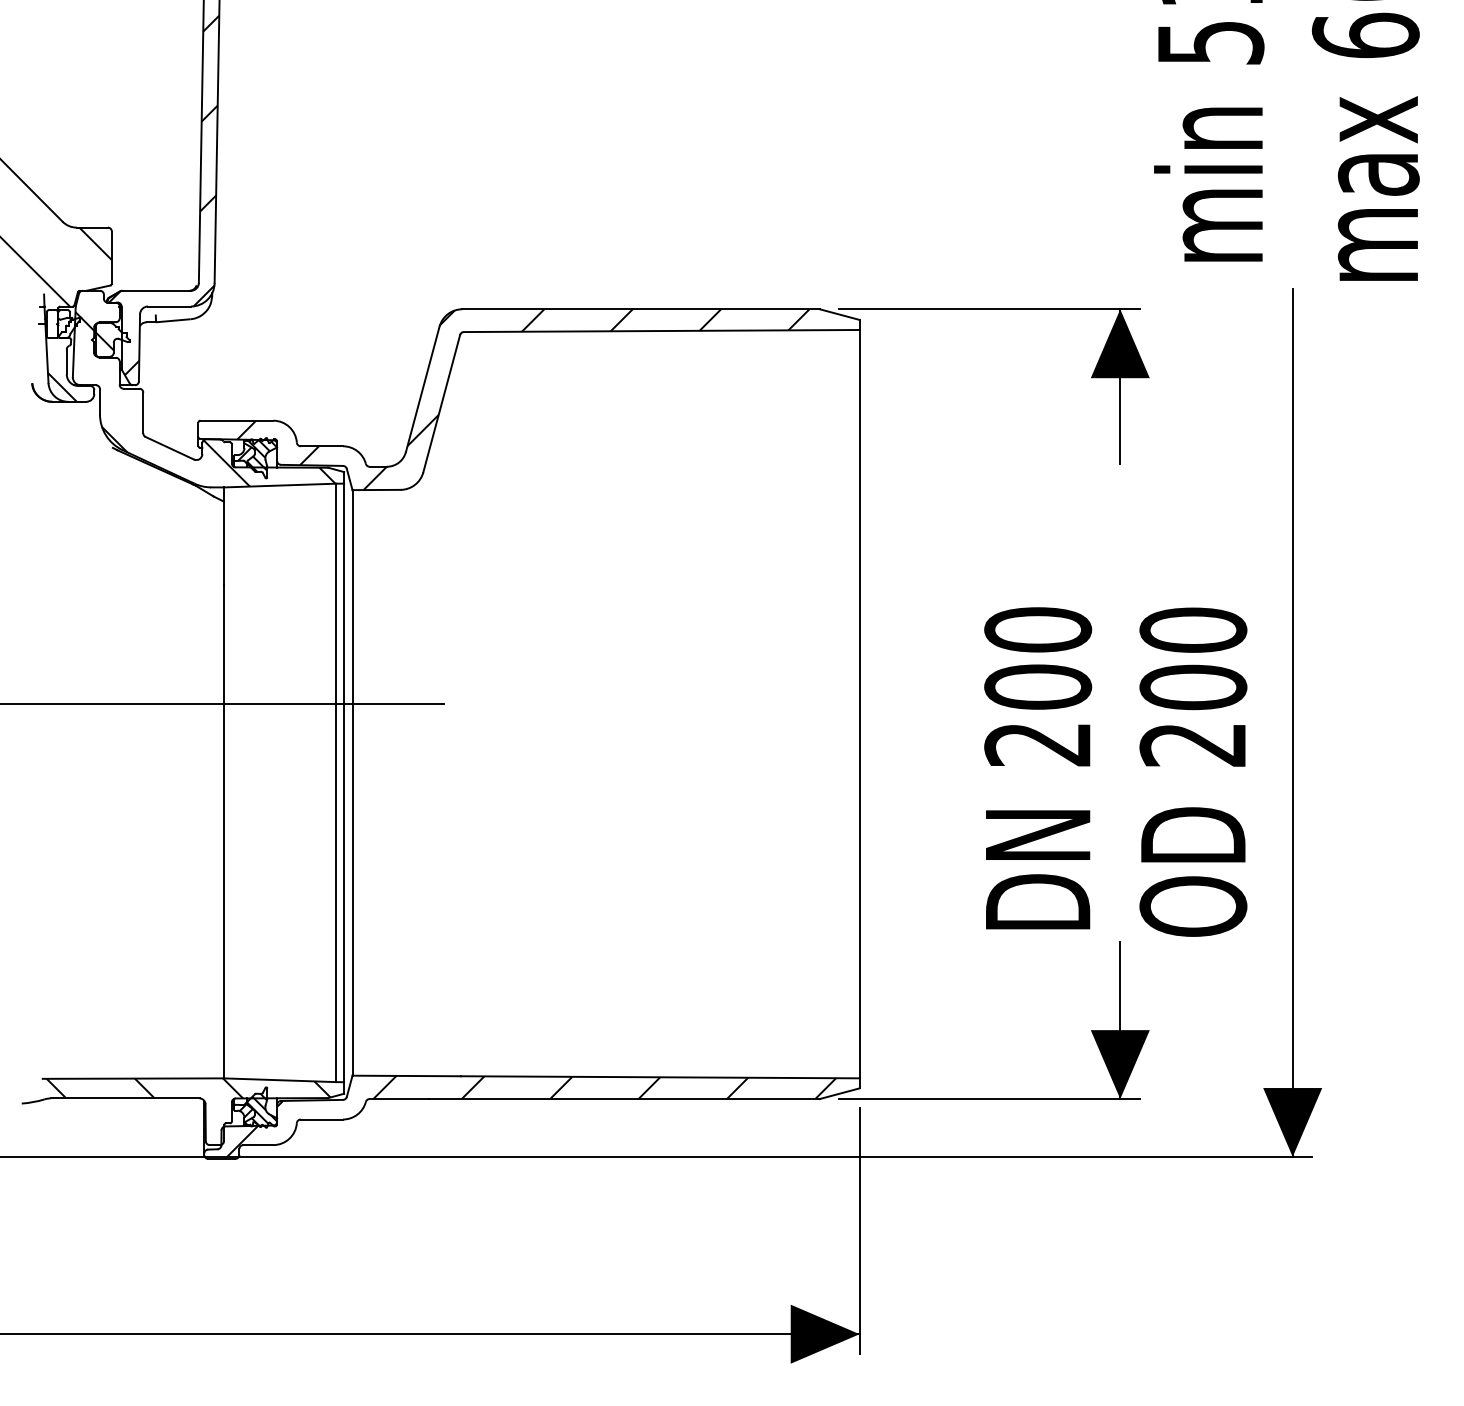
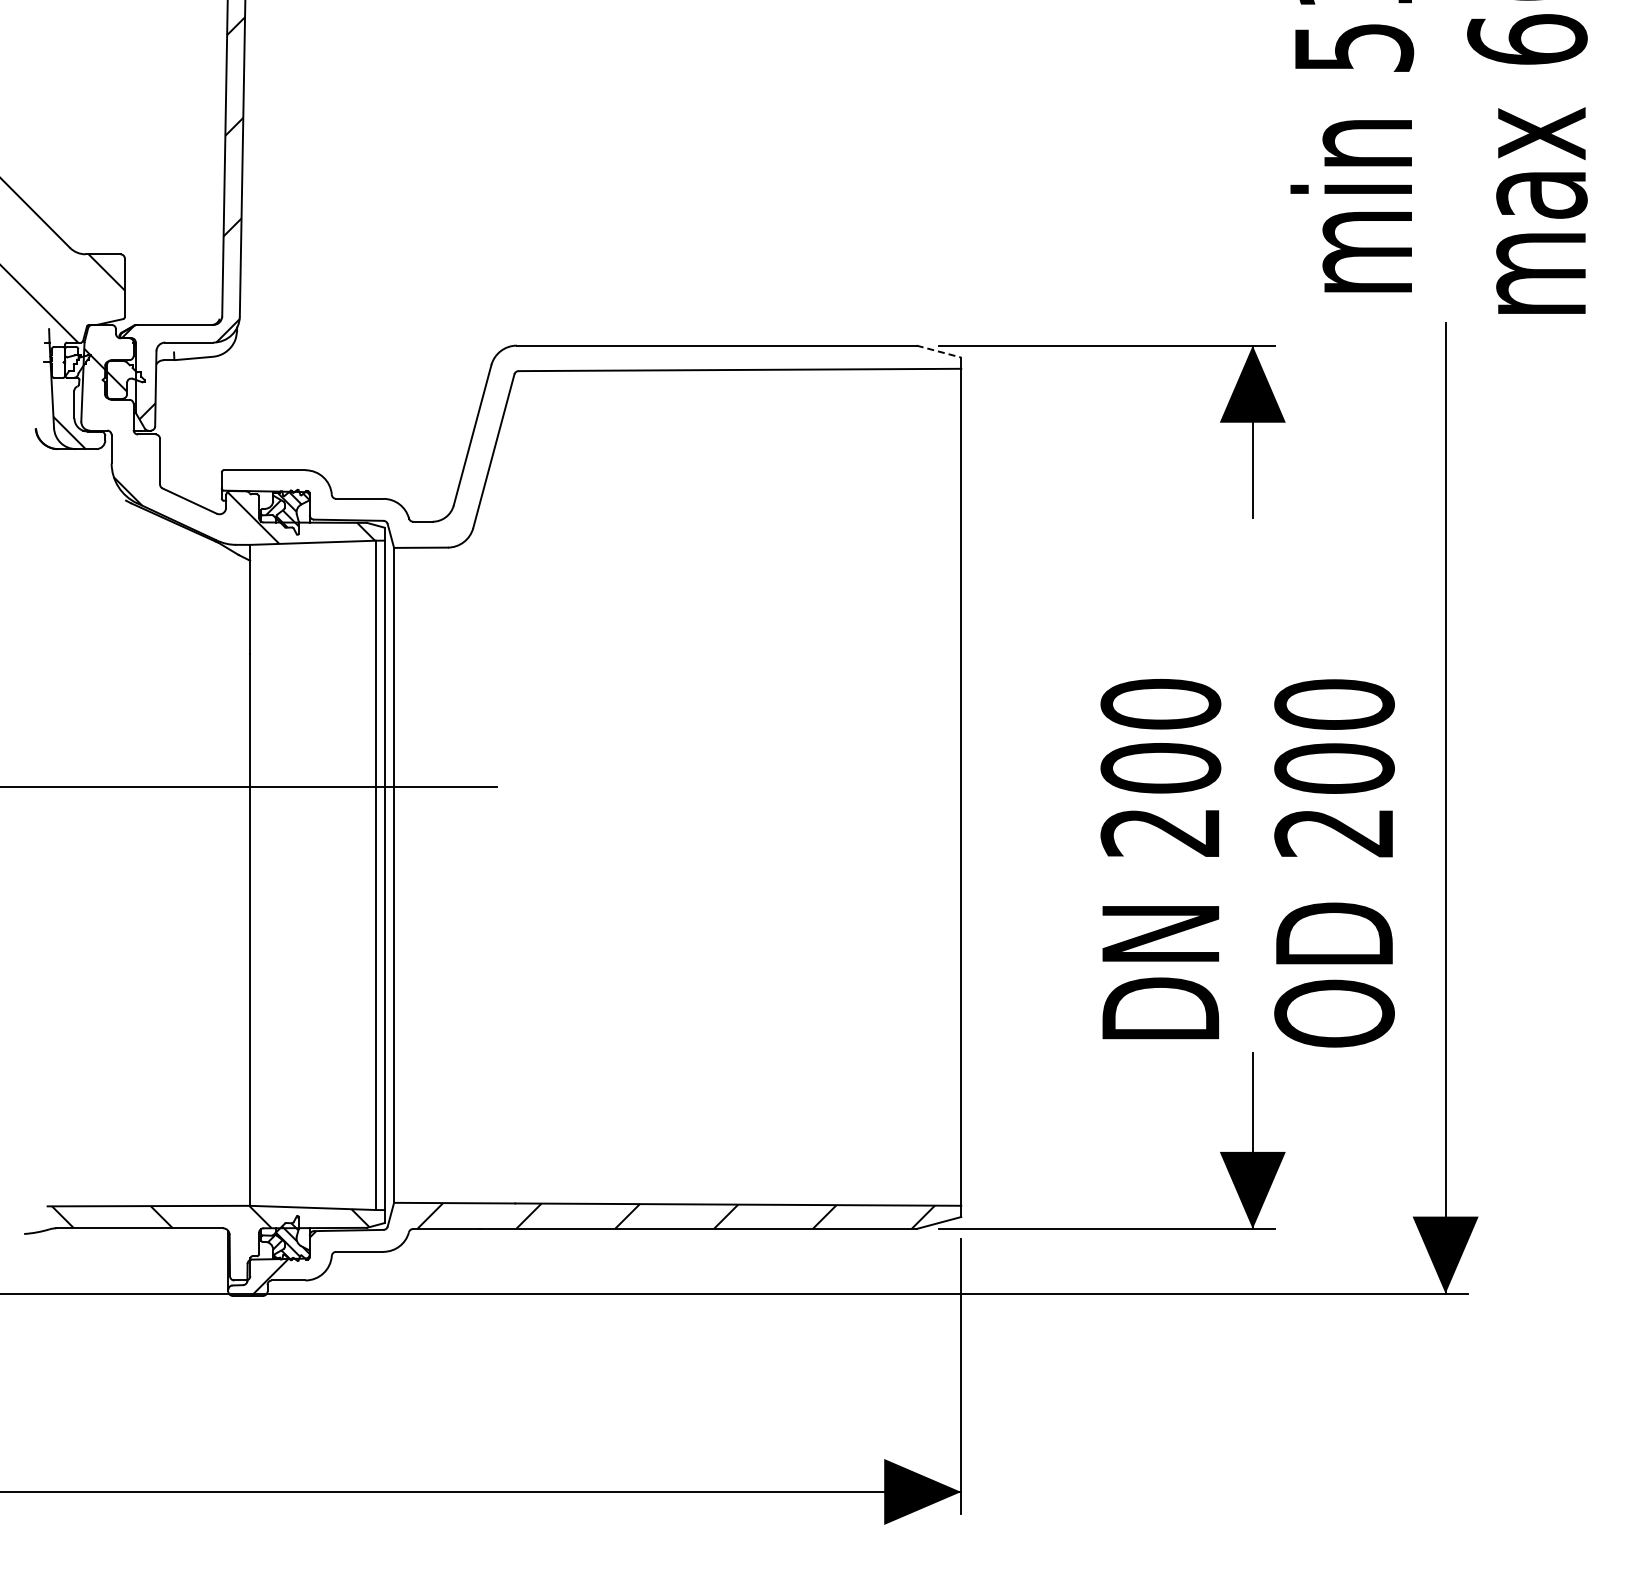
line: (840, 314) -> (939, 351), solid -> dashed
hatch: (523, 399) -> (585, 446), removed

